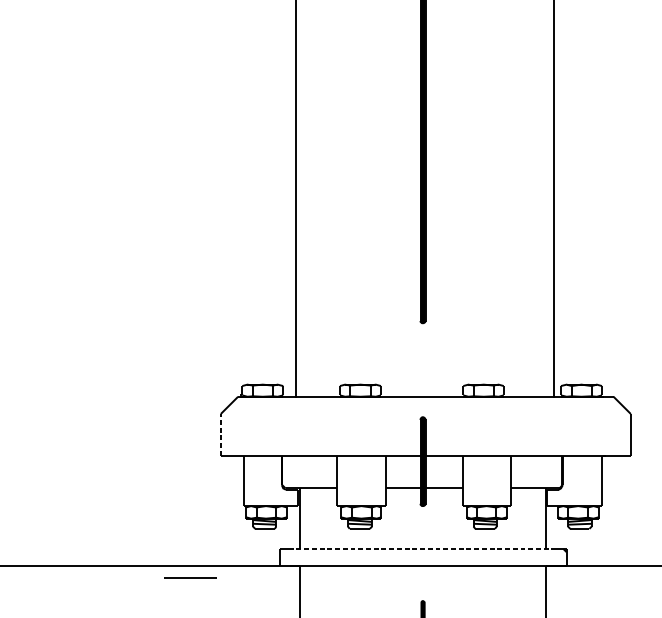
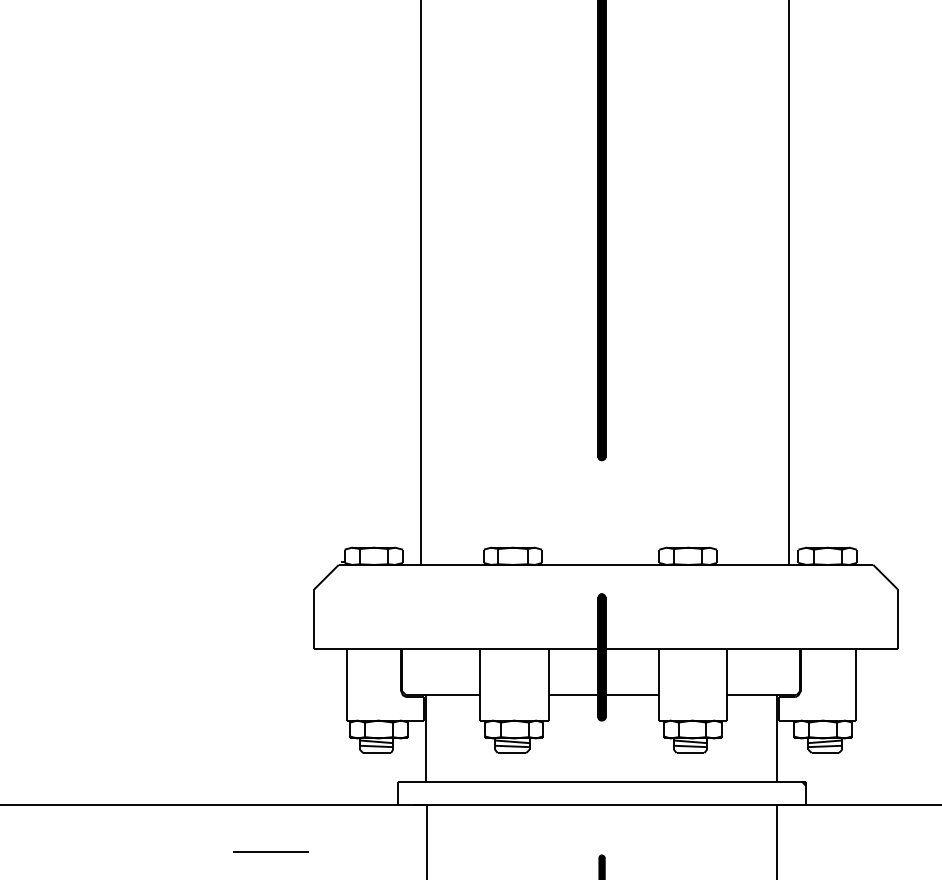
line: (221, 435) -> (314, 619), dashed -> solid
line: (422, 548) -> (601, 781), dashed -> solid
line: (190, 576) -> (270, 851), moved

